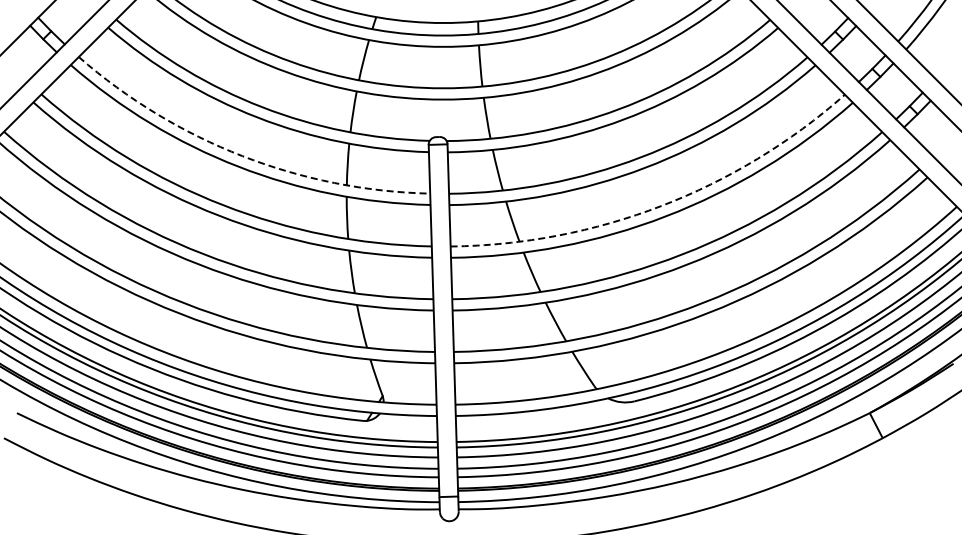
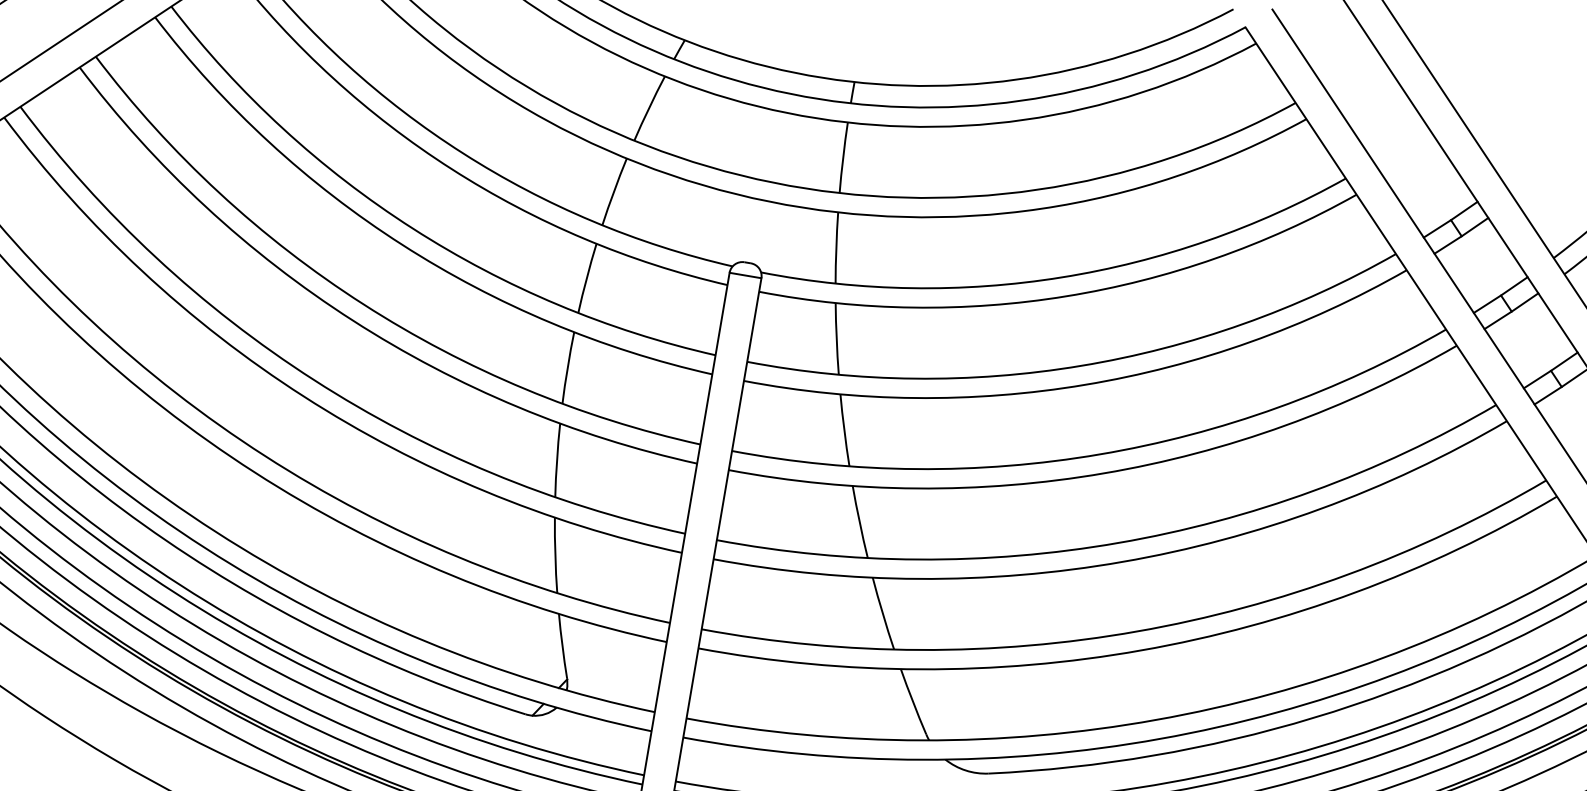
arc: (242, 156) -> (412, 229), dashed -> solid
arc: (661, 206) -> (1099, 455), dashed -> solid

